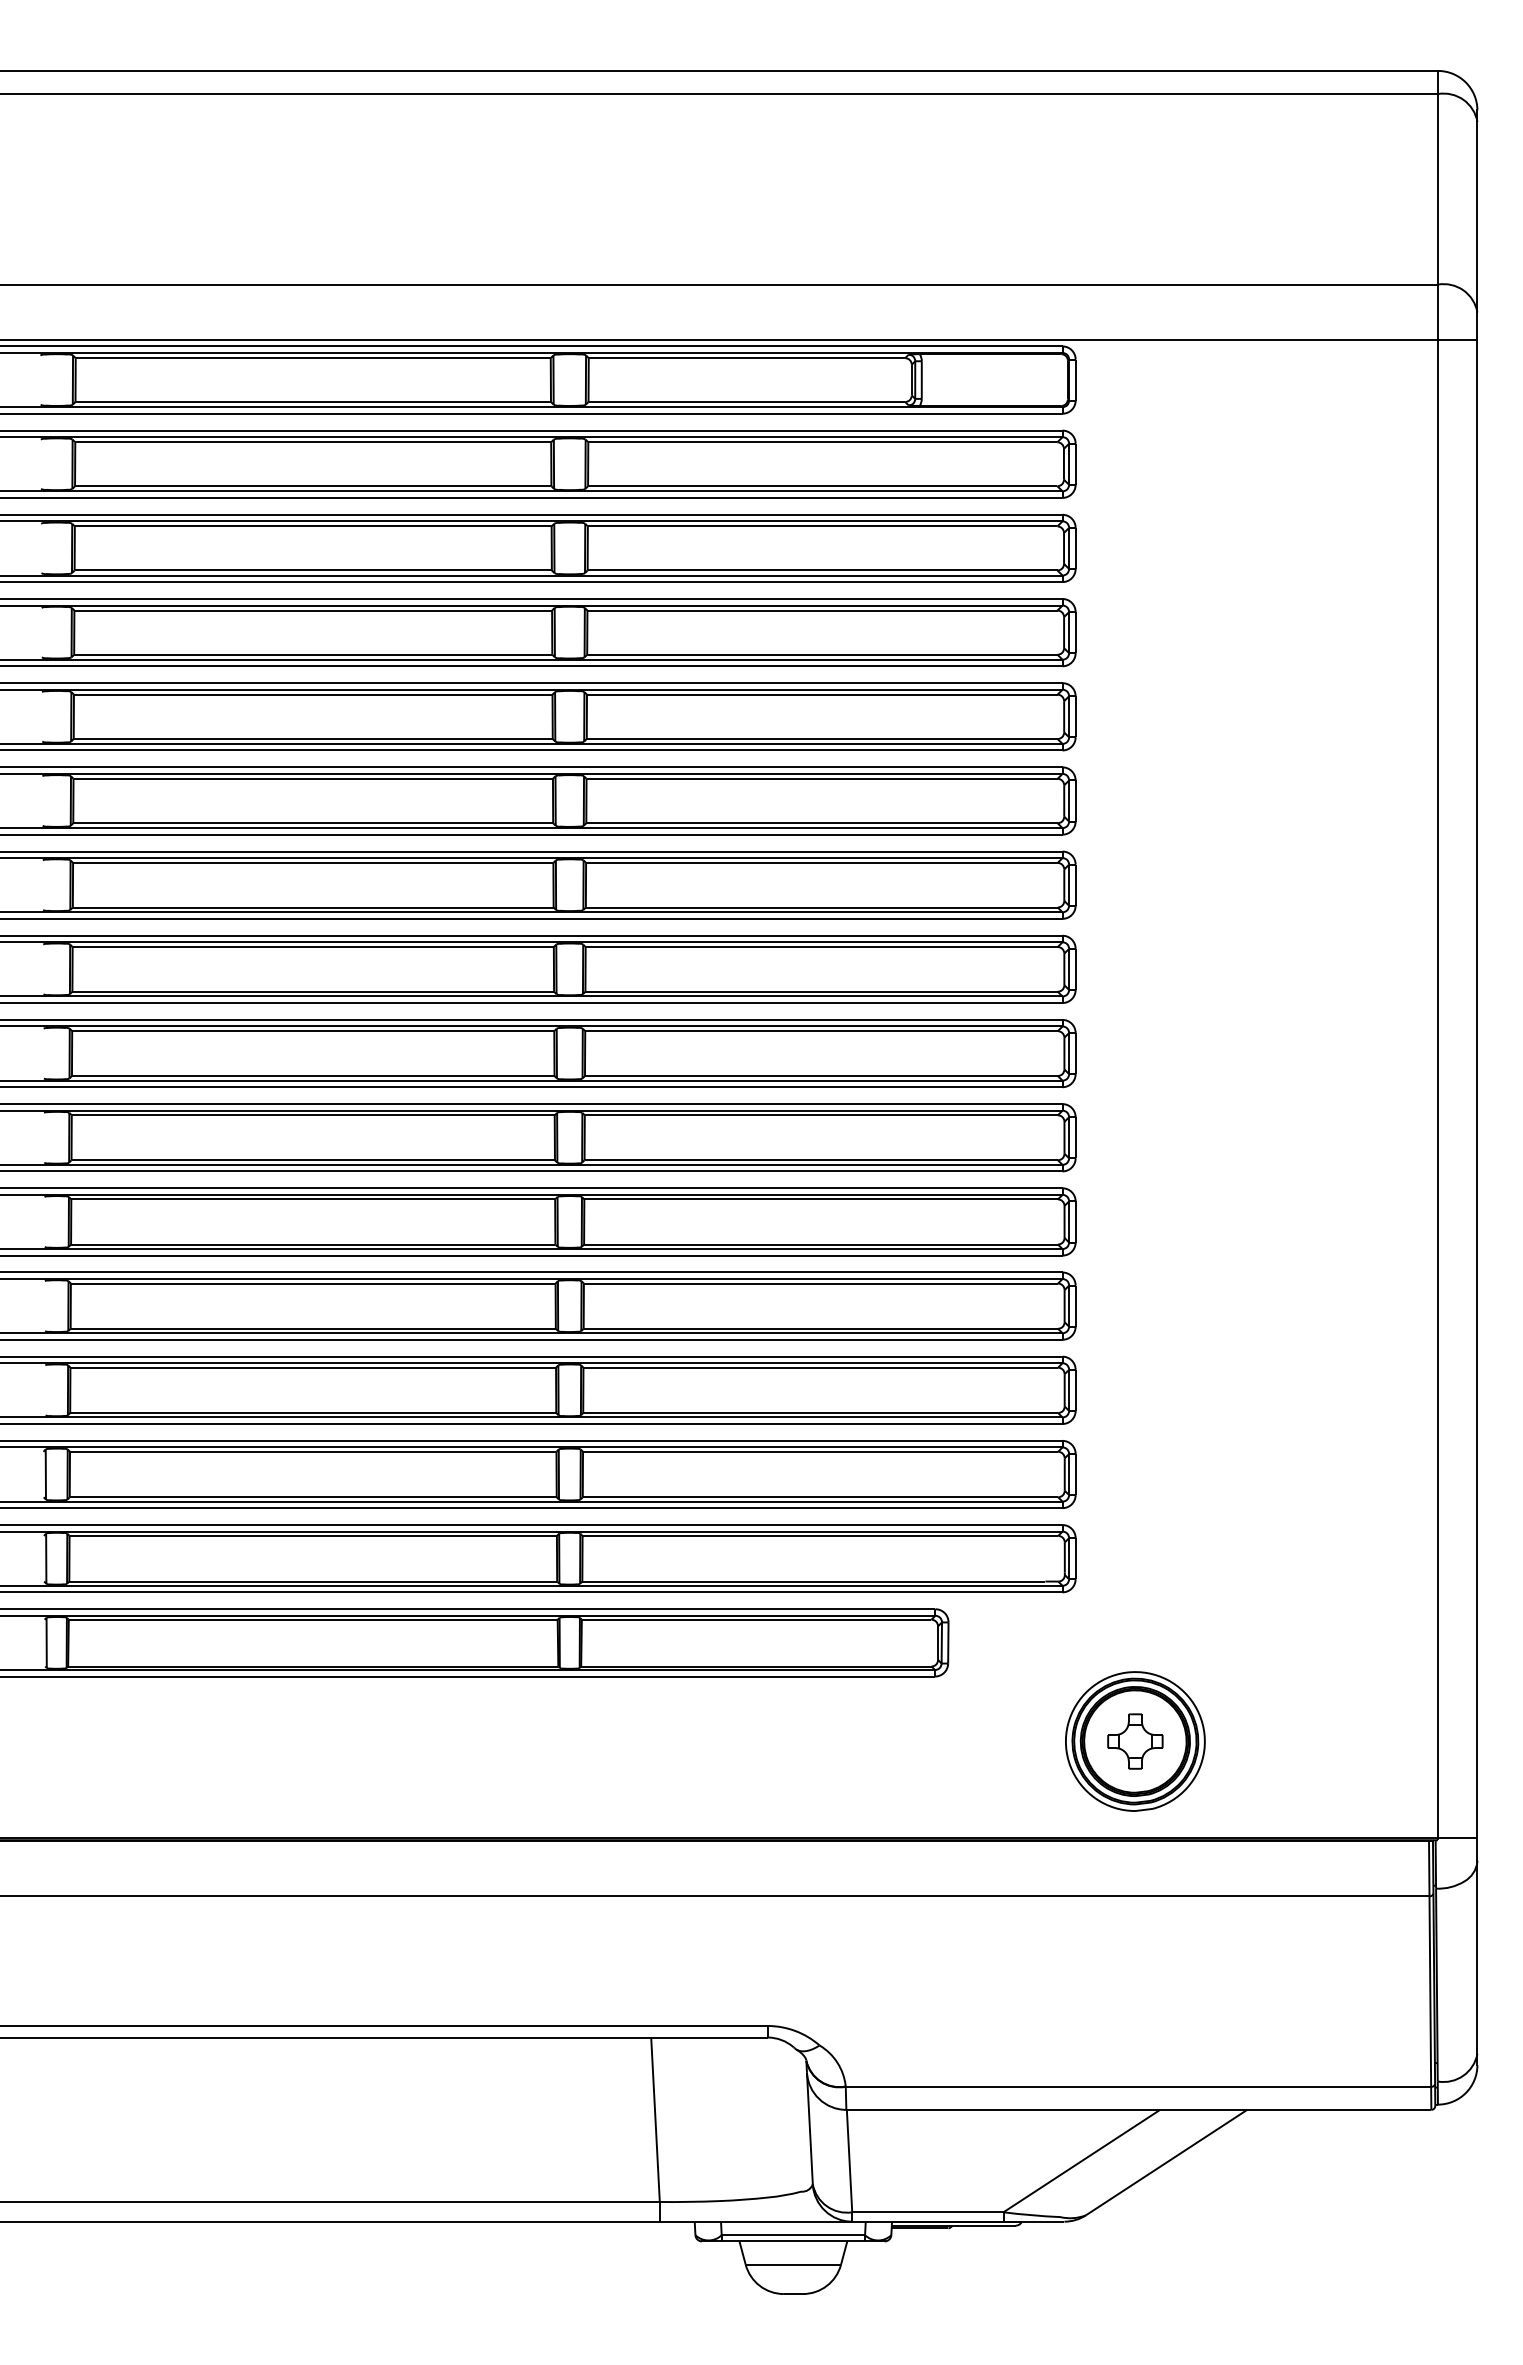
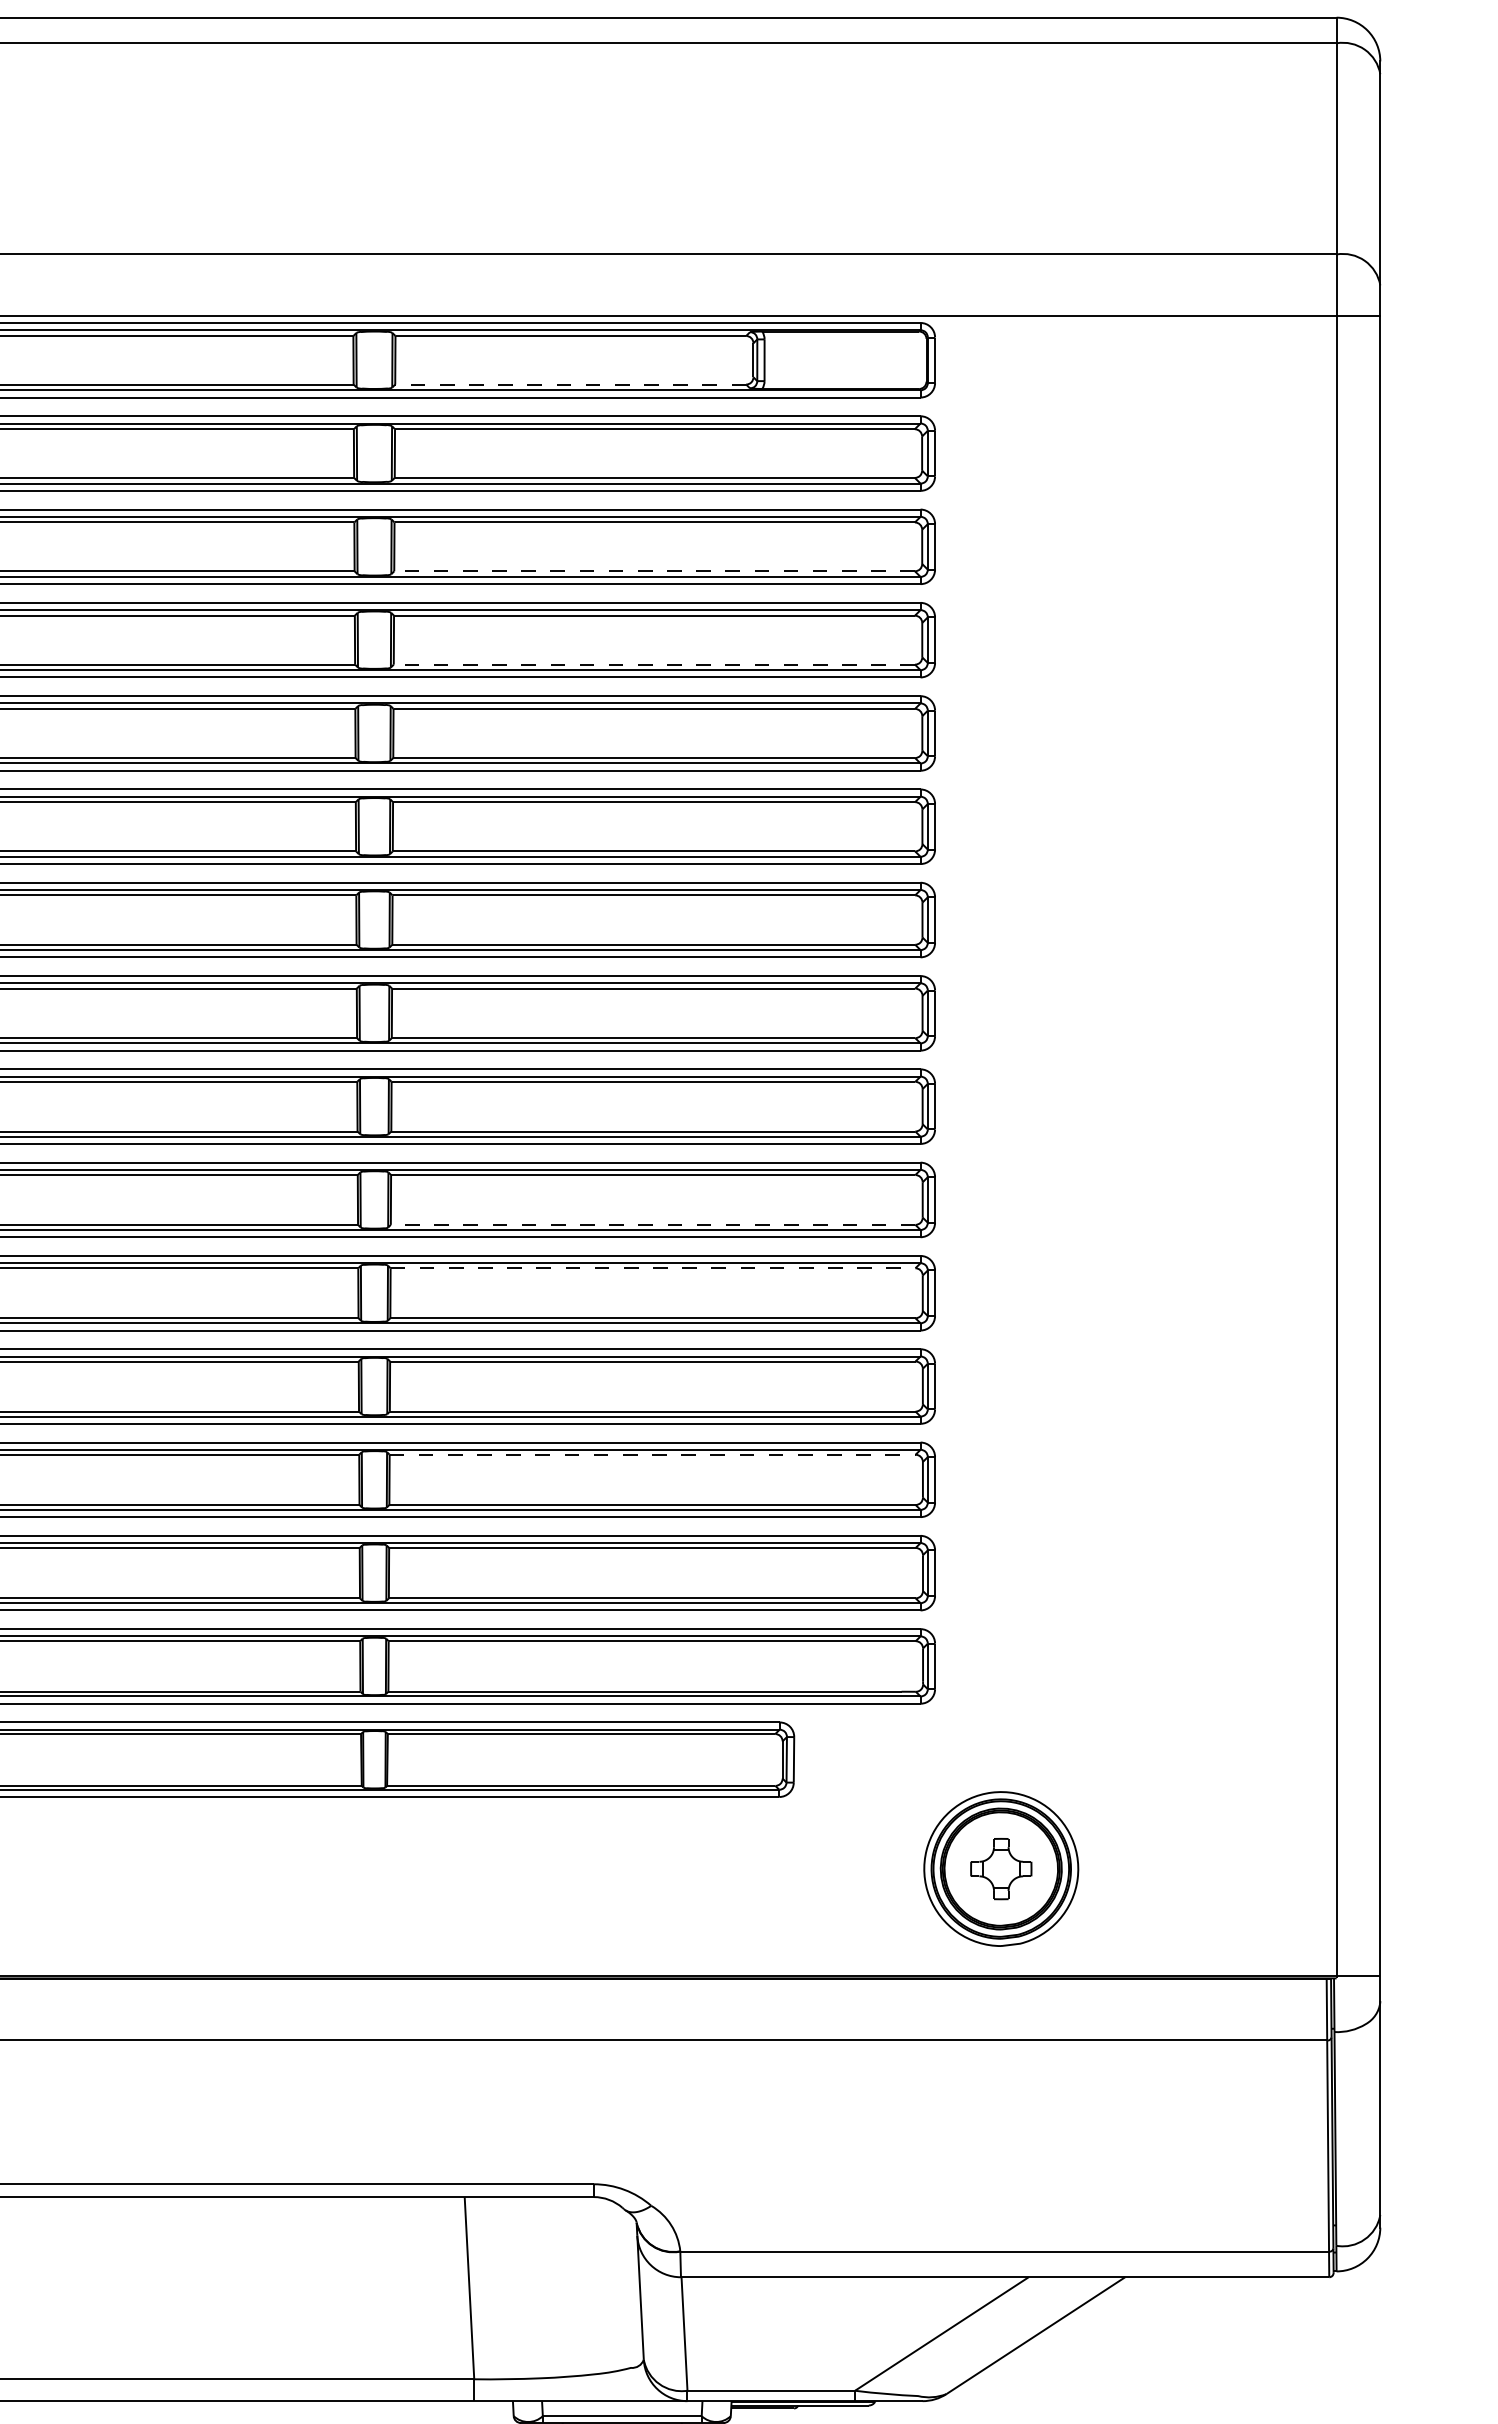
line: (746, 402) -> (570, 385), solid -> dashed
line: (822, 570) -> (654, 571), solid -> dashed
line: (821, 654) -> (653, 664), solid -> dashed
line: (821, 1160) -> (653, 1225), solid -> dashed
line: (821, 1199) -> (653, 1268), solid -> dashed
line: (821, 1367) -> (653, 1454), solid -> dashed

